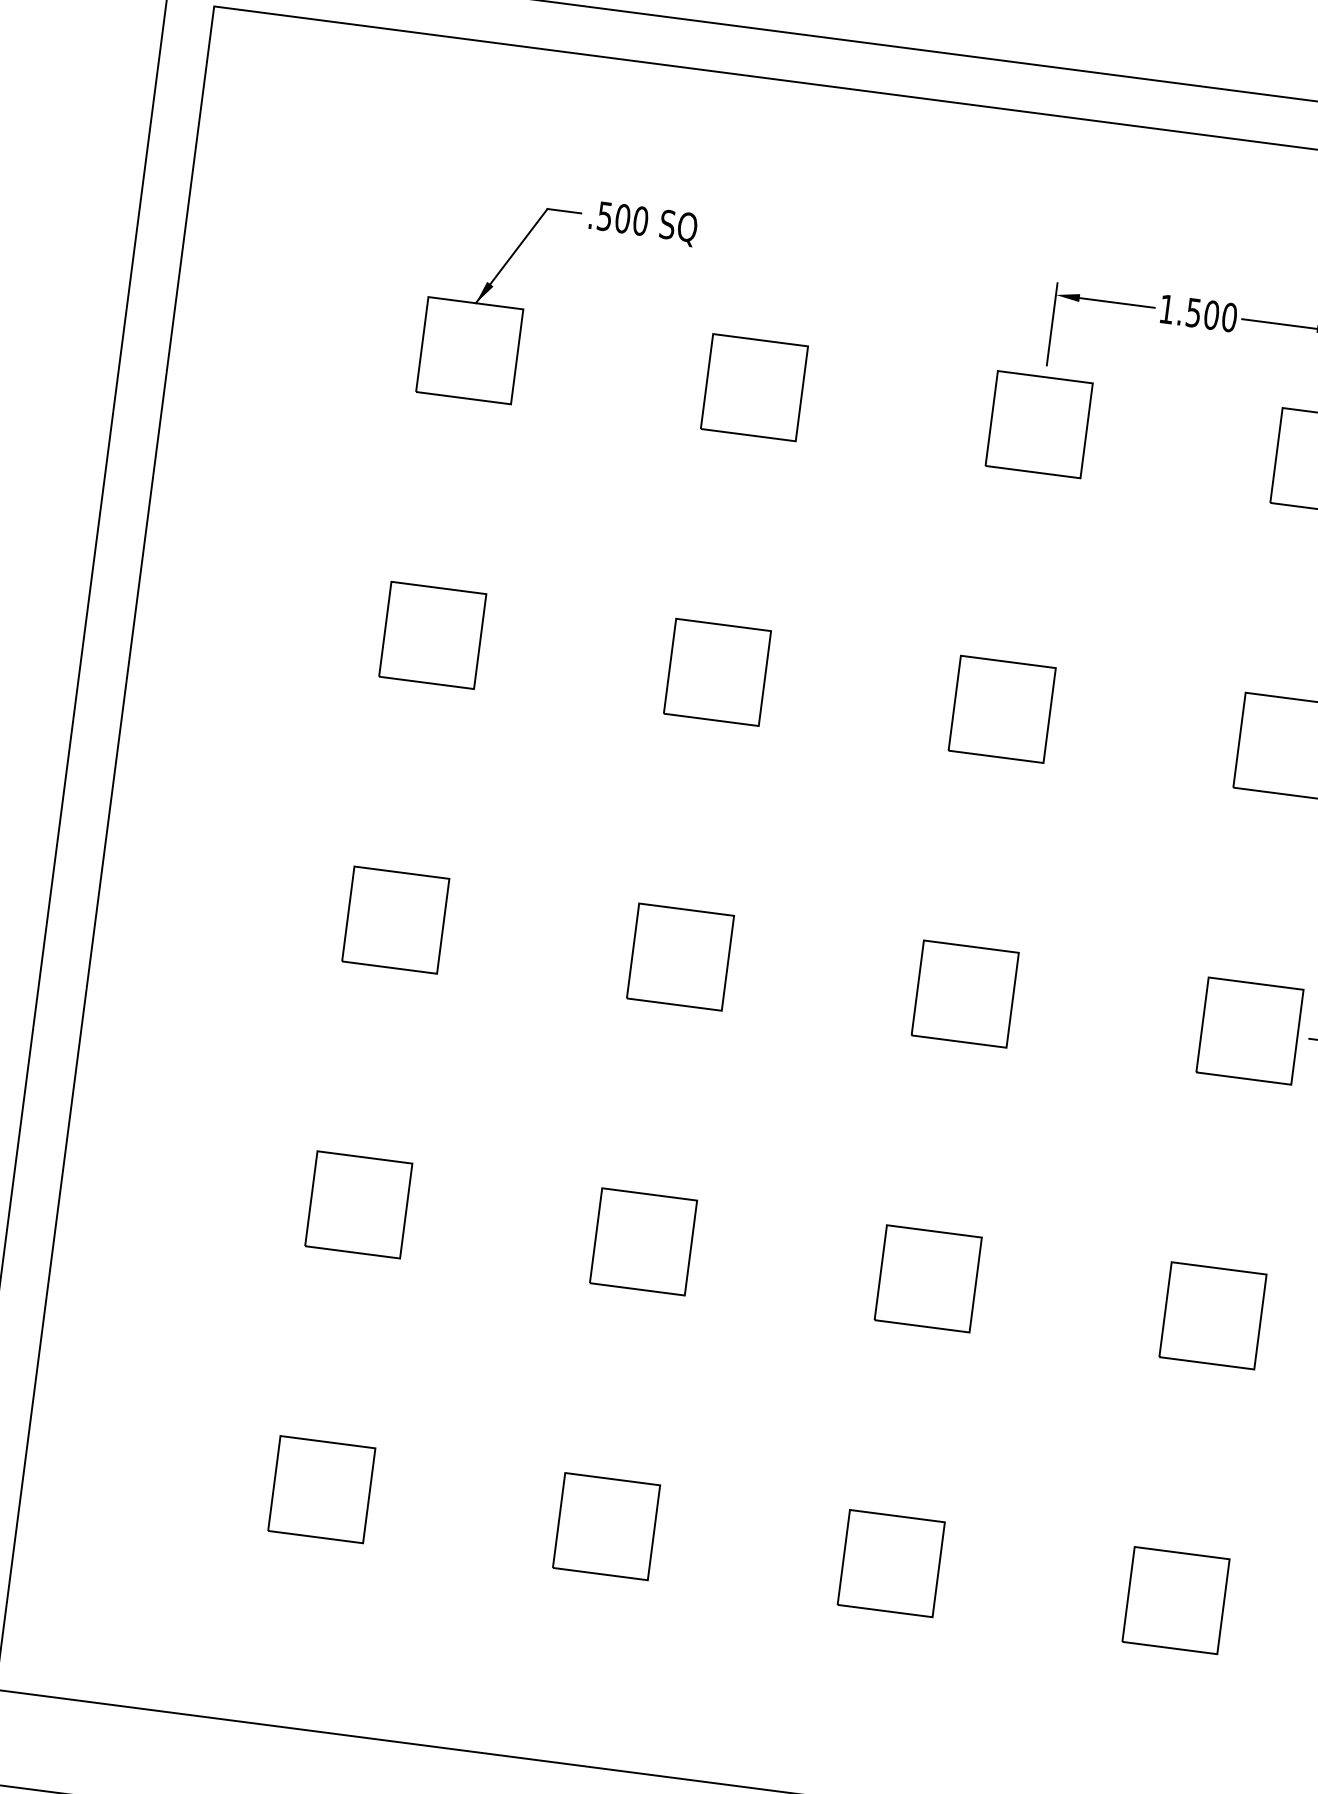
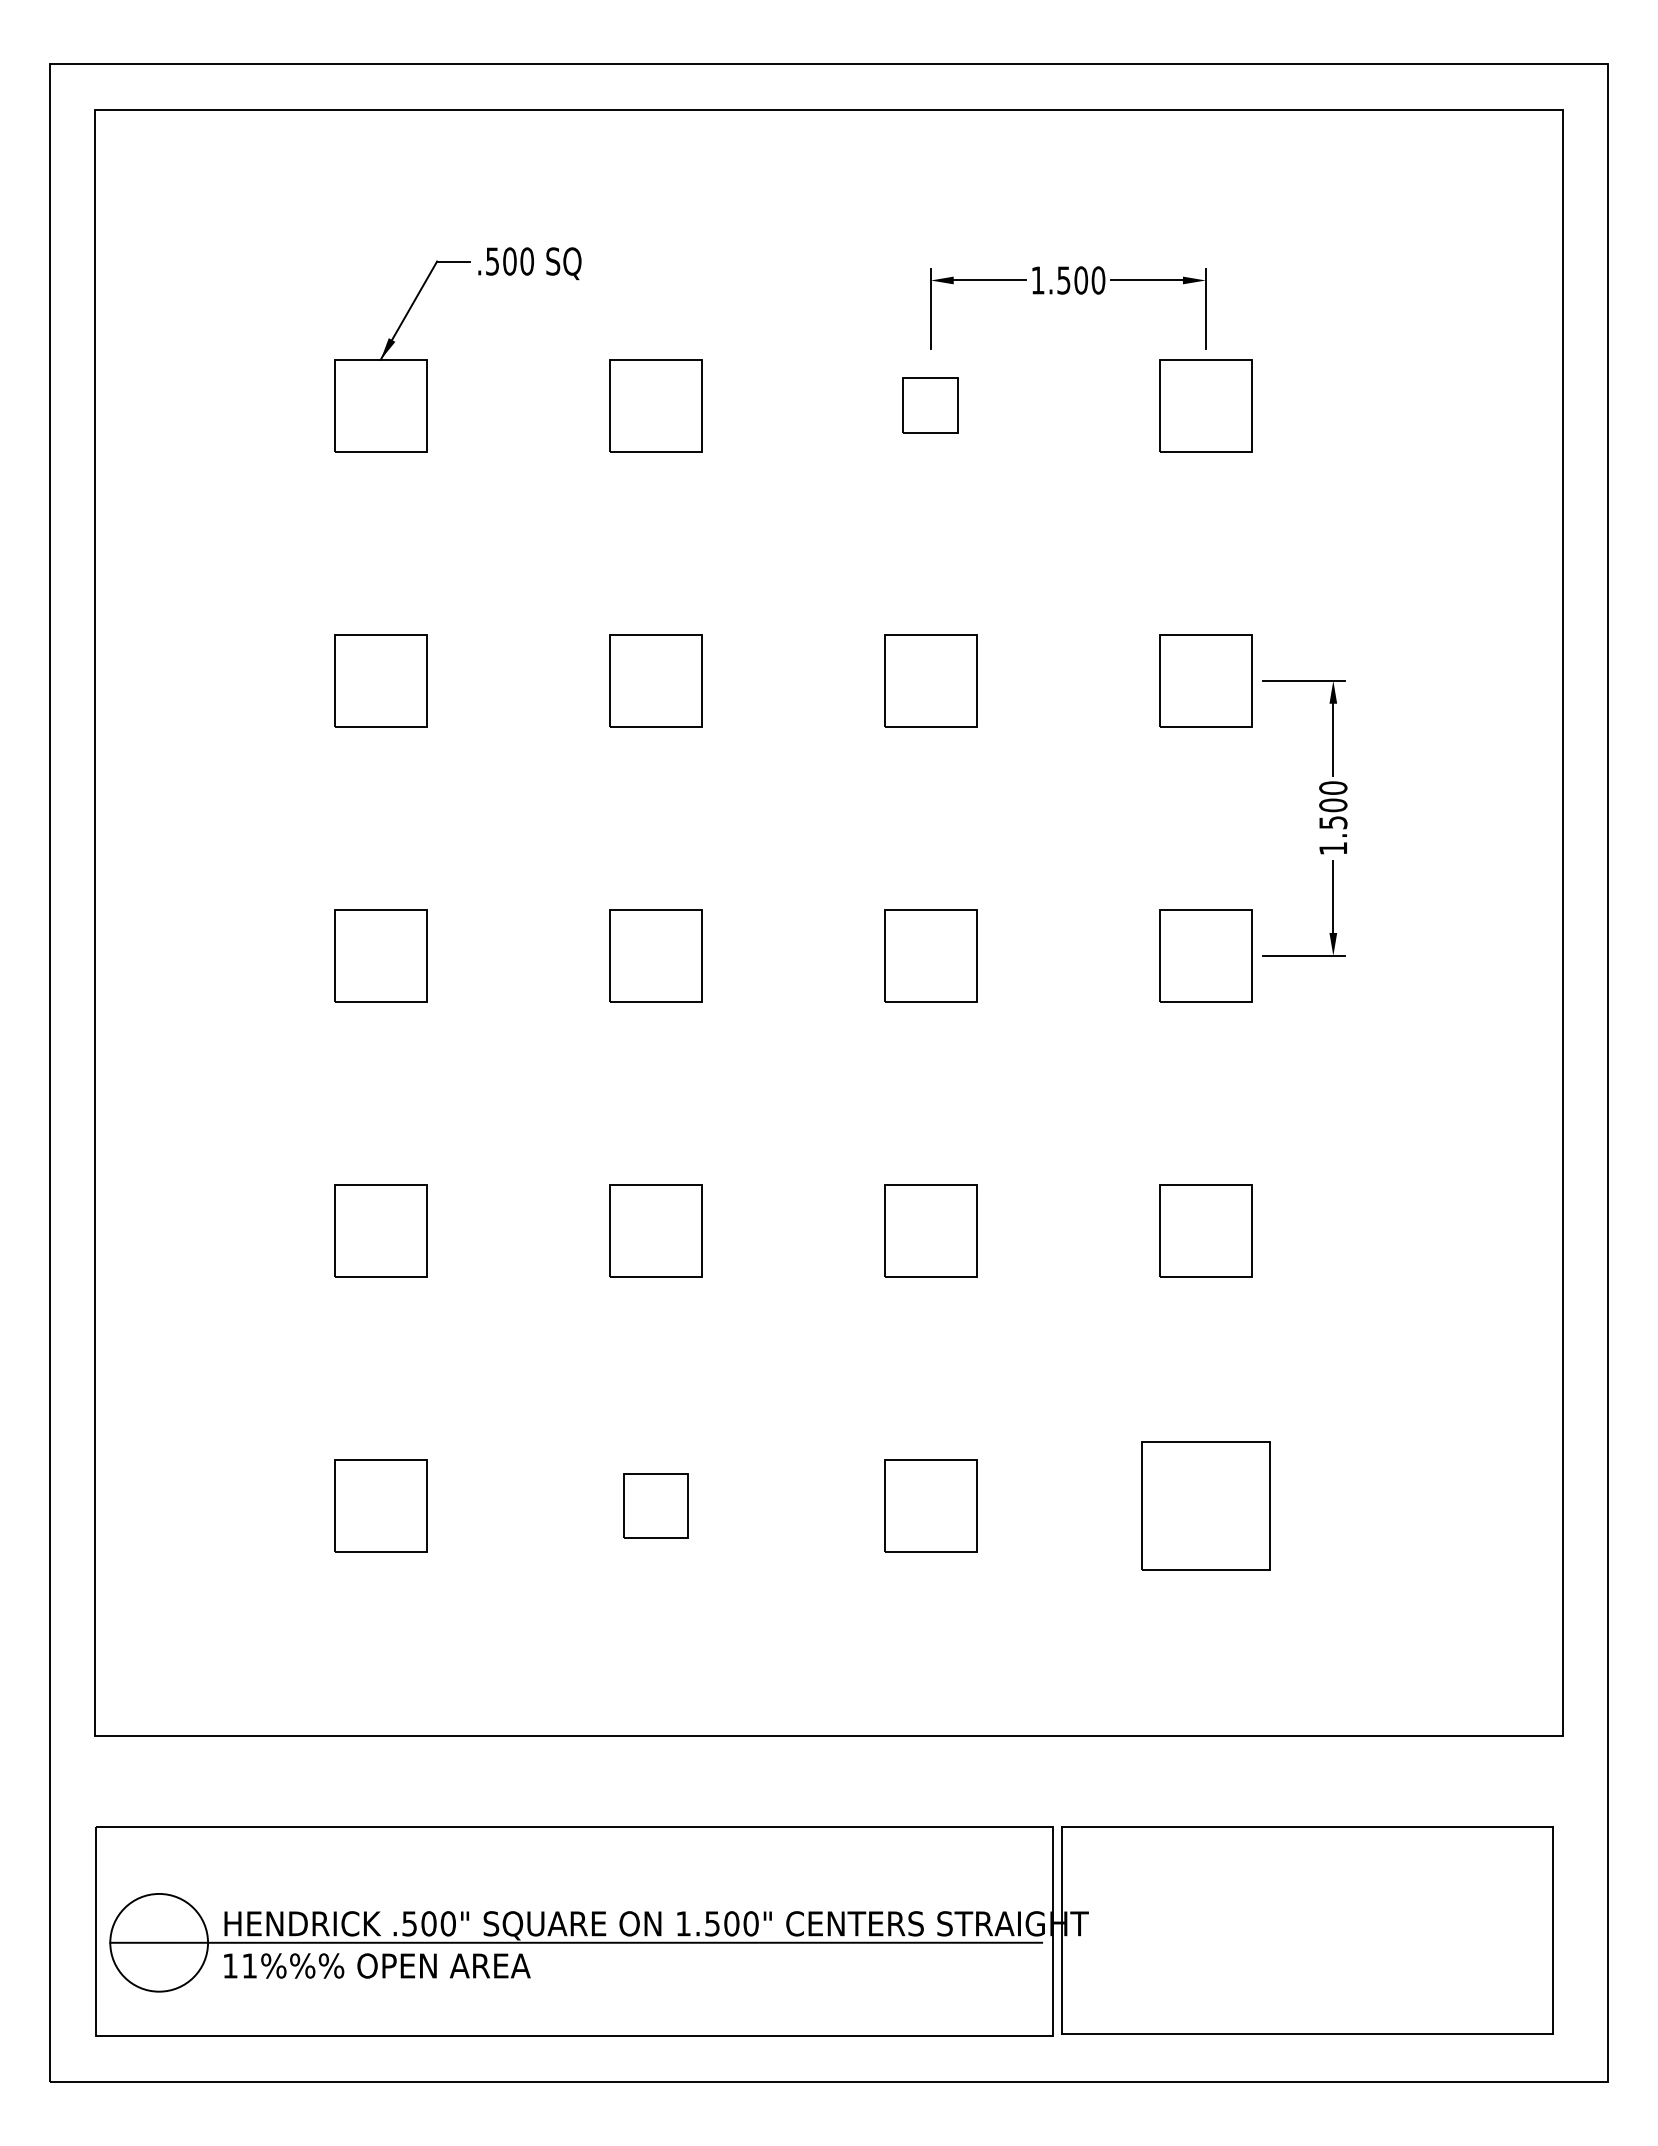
part: (1038, 424) -> (930, 405), size x0.6
part: (606, 1526) -> (655, 1505), size x0.7
part: (1175, 1599) -> (1205, 1505), size x1.4

